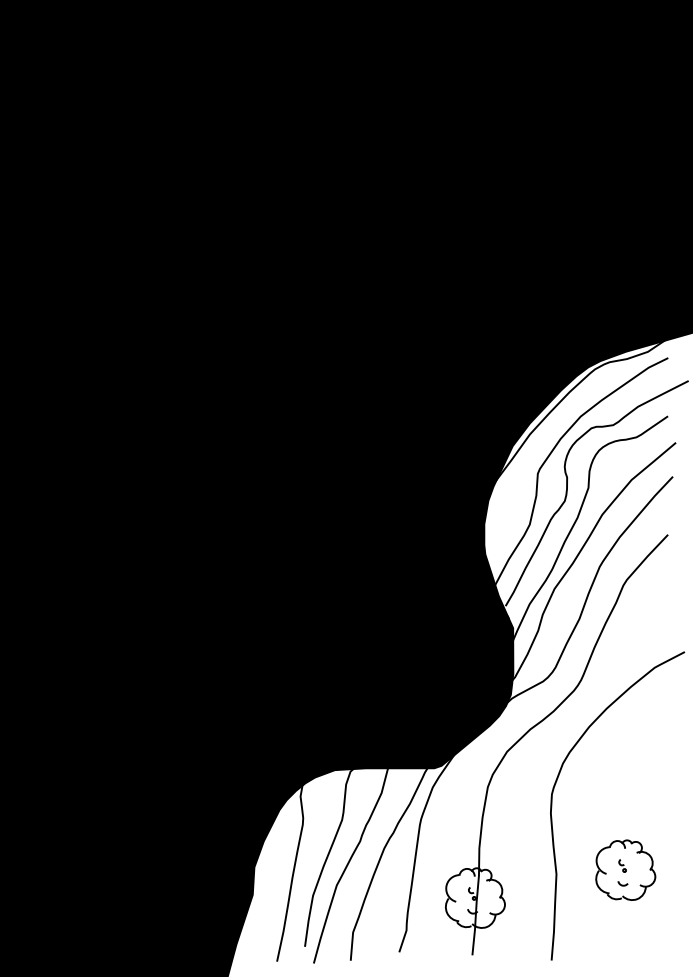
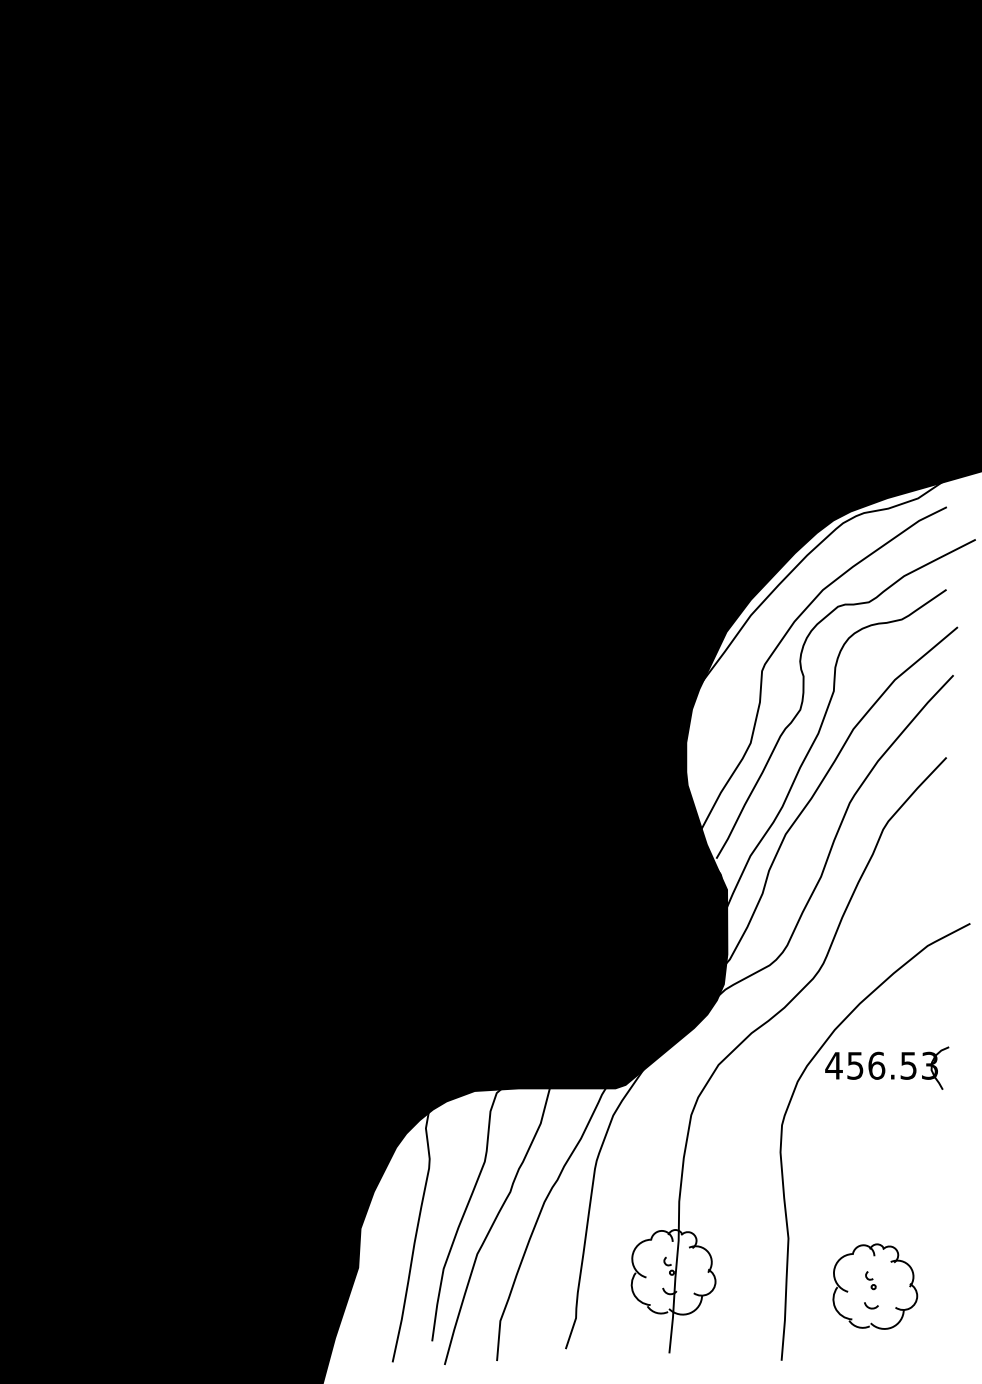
part: (625, 753) -> (886, 1067), added
part: (625, 869) -> (874, 1285), moved

